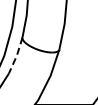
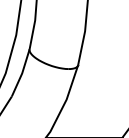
line: (16, 55) -> (21, 72), dashed -> solid

